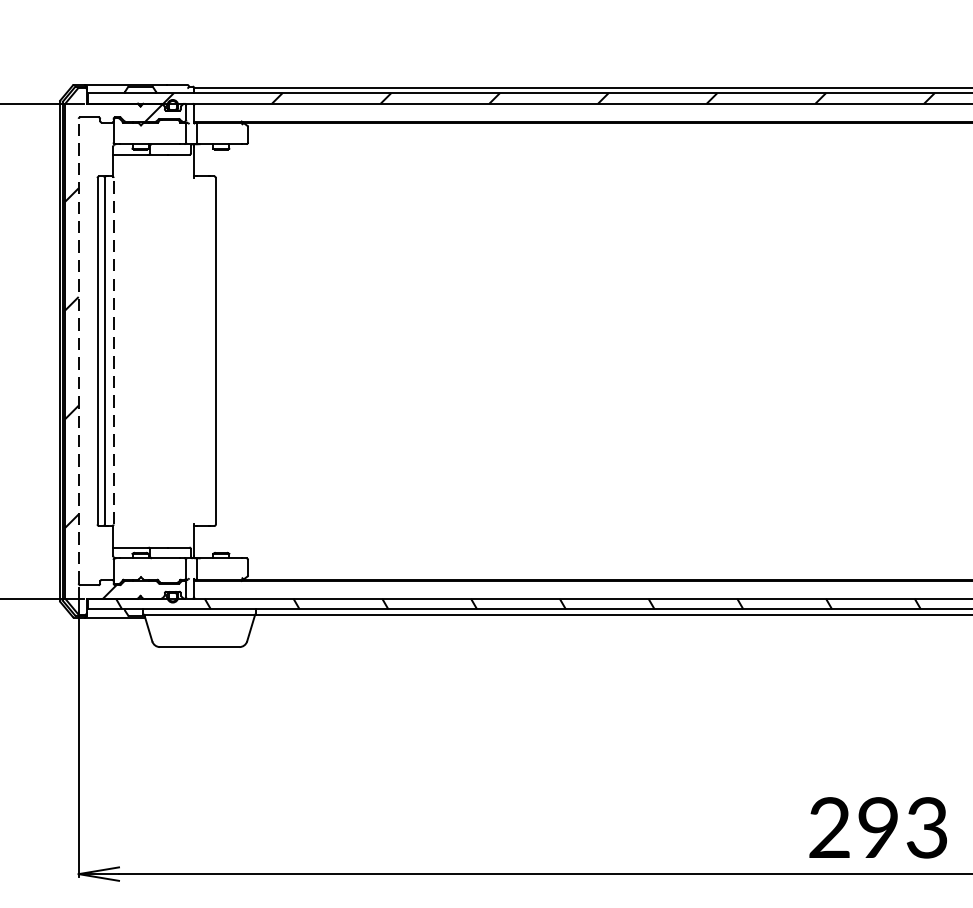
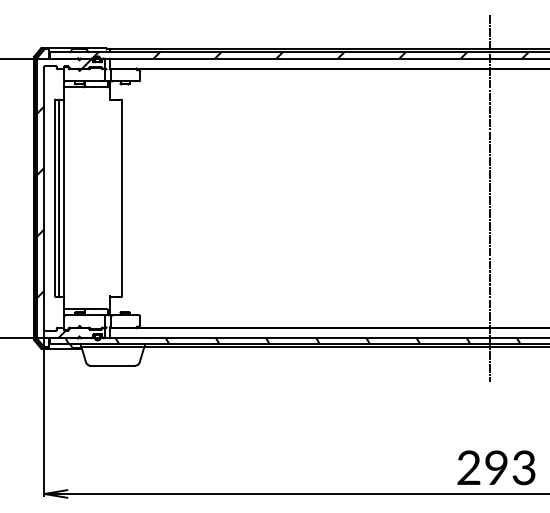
line: (78, 349) -> (44, 197), dashed -> solid
line: (114, 351) -> (64, 198), dashed -> solid
line: (865, 351) -> (489, 198), added

